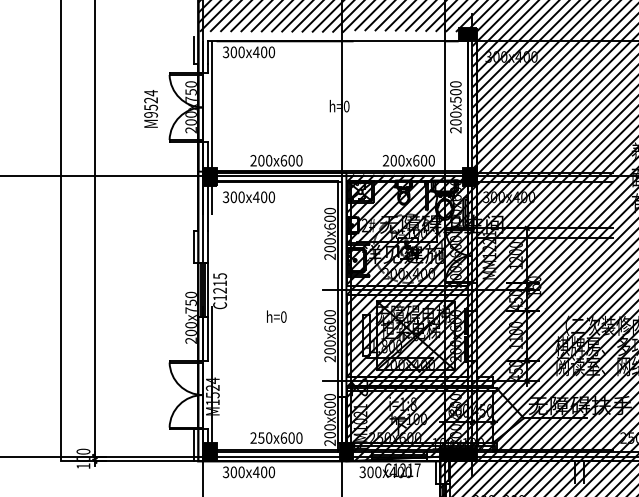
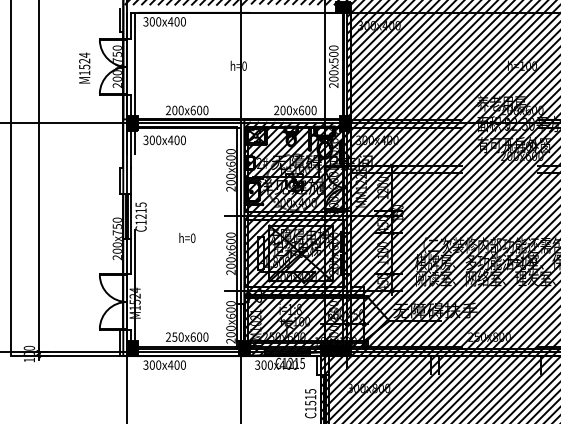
text: (150, 114) -> (84, 72), M9524 -> M1524
text: (417, 470) -> (302, 363), C1217 -> C1215

